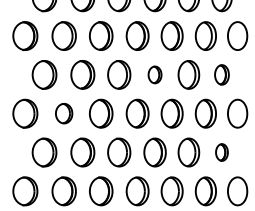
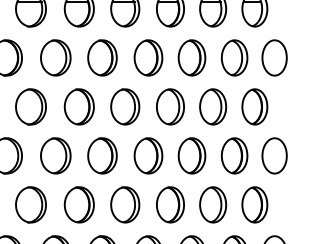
part: (154, 74) -> (169, 106), size x1.67
part: (221, 74) -> (254, 106), size x1.43
part: (63, 113) -> (54, 155), size x1.43
part: (221, 152) -> (254, 204), size x1.67

